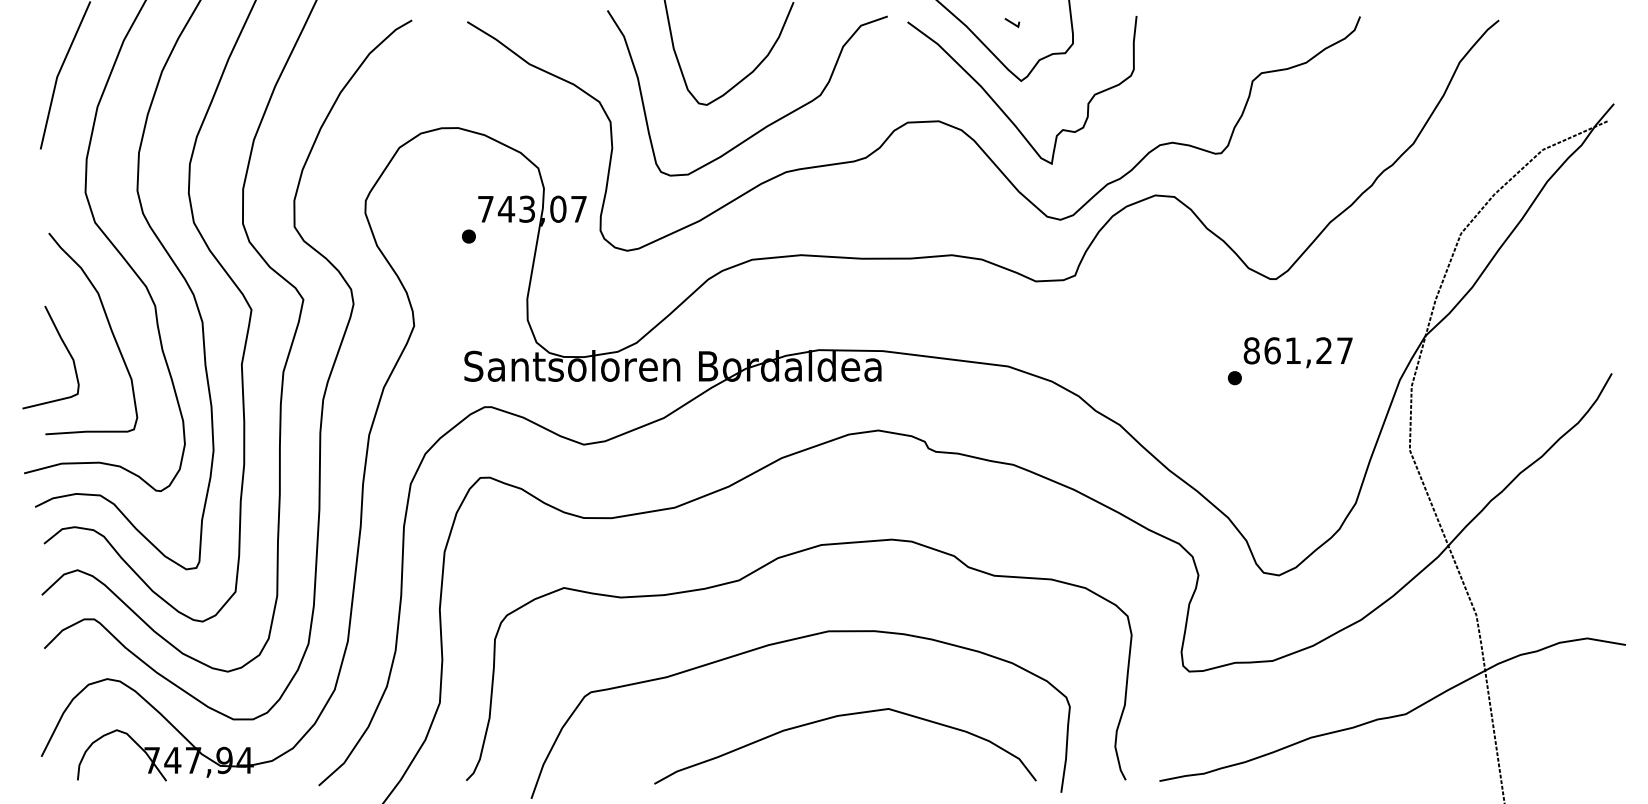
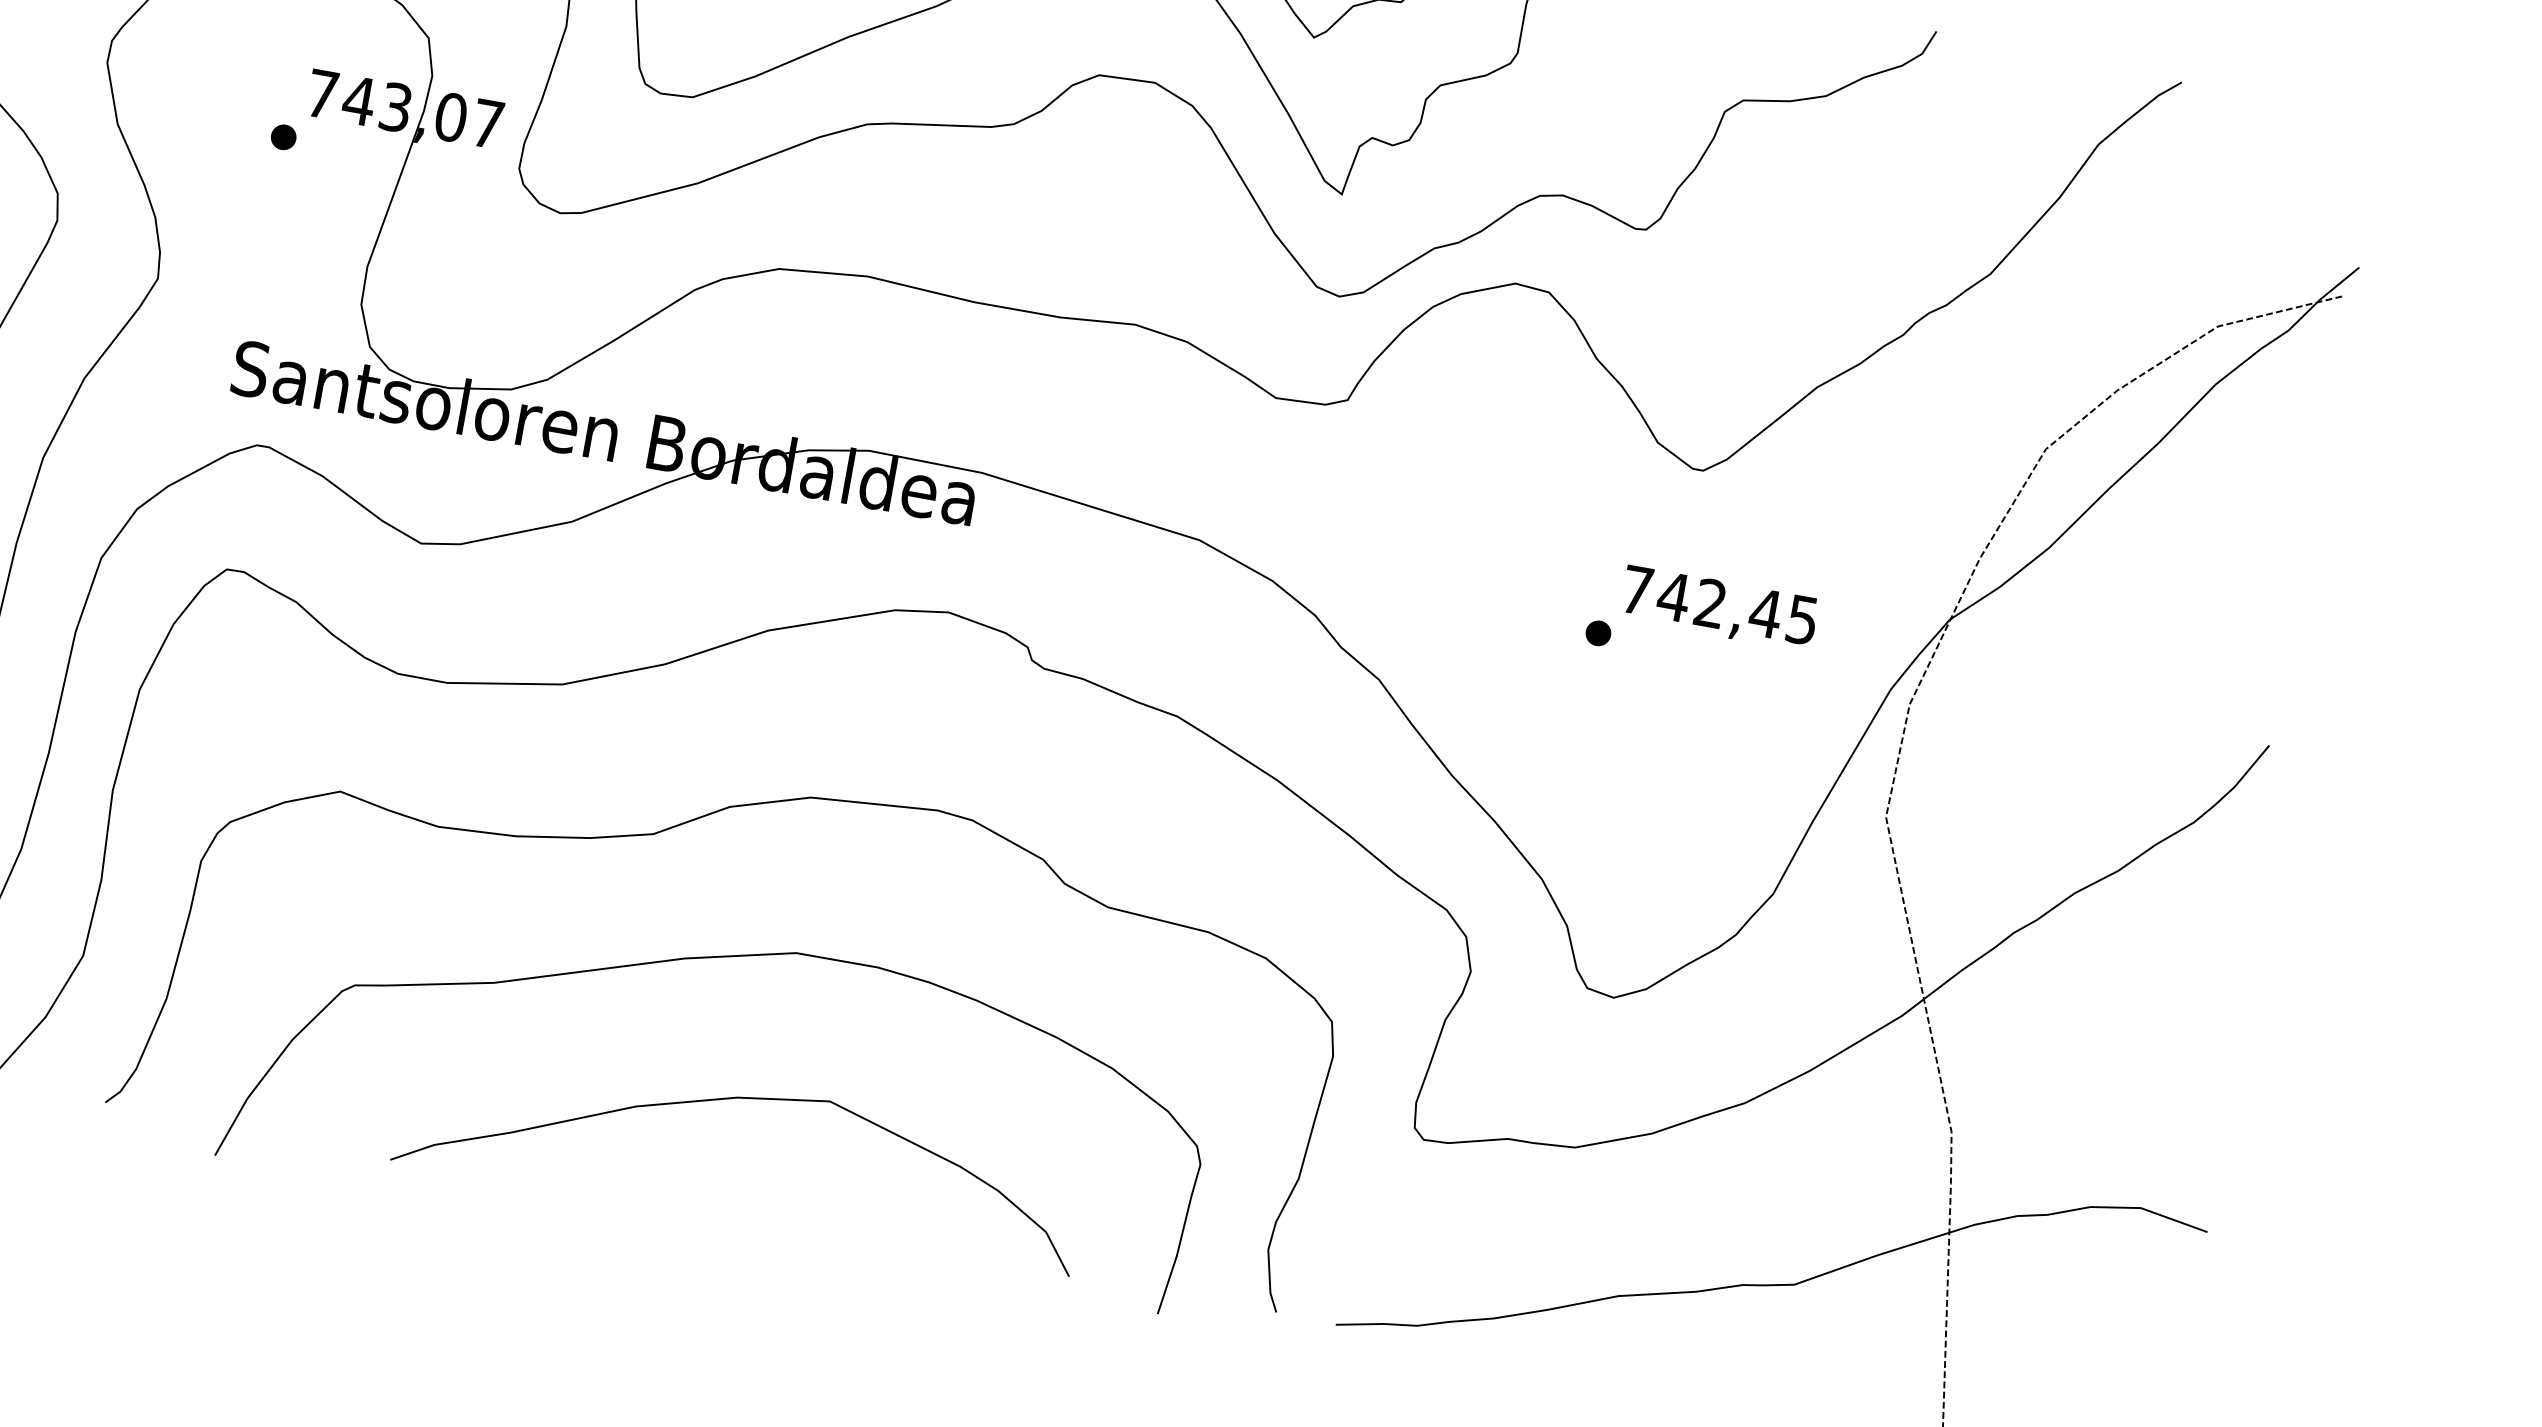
text: (1297, 350) -> (1718, 604), 861,27 -> 742,45
curve: (842, 716) -> (745, 1100), moved

